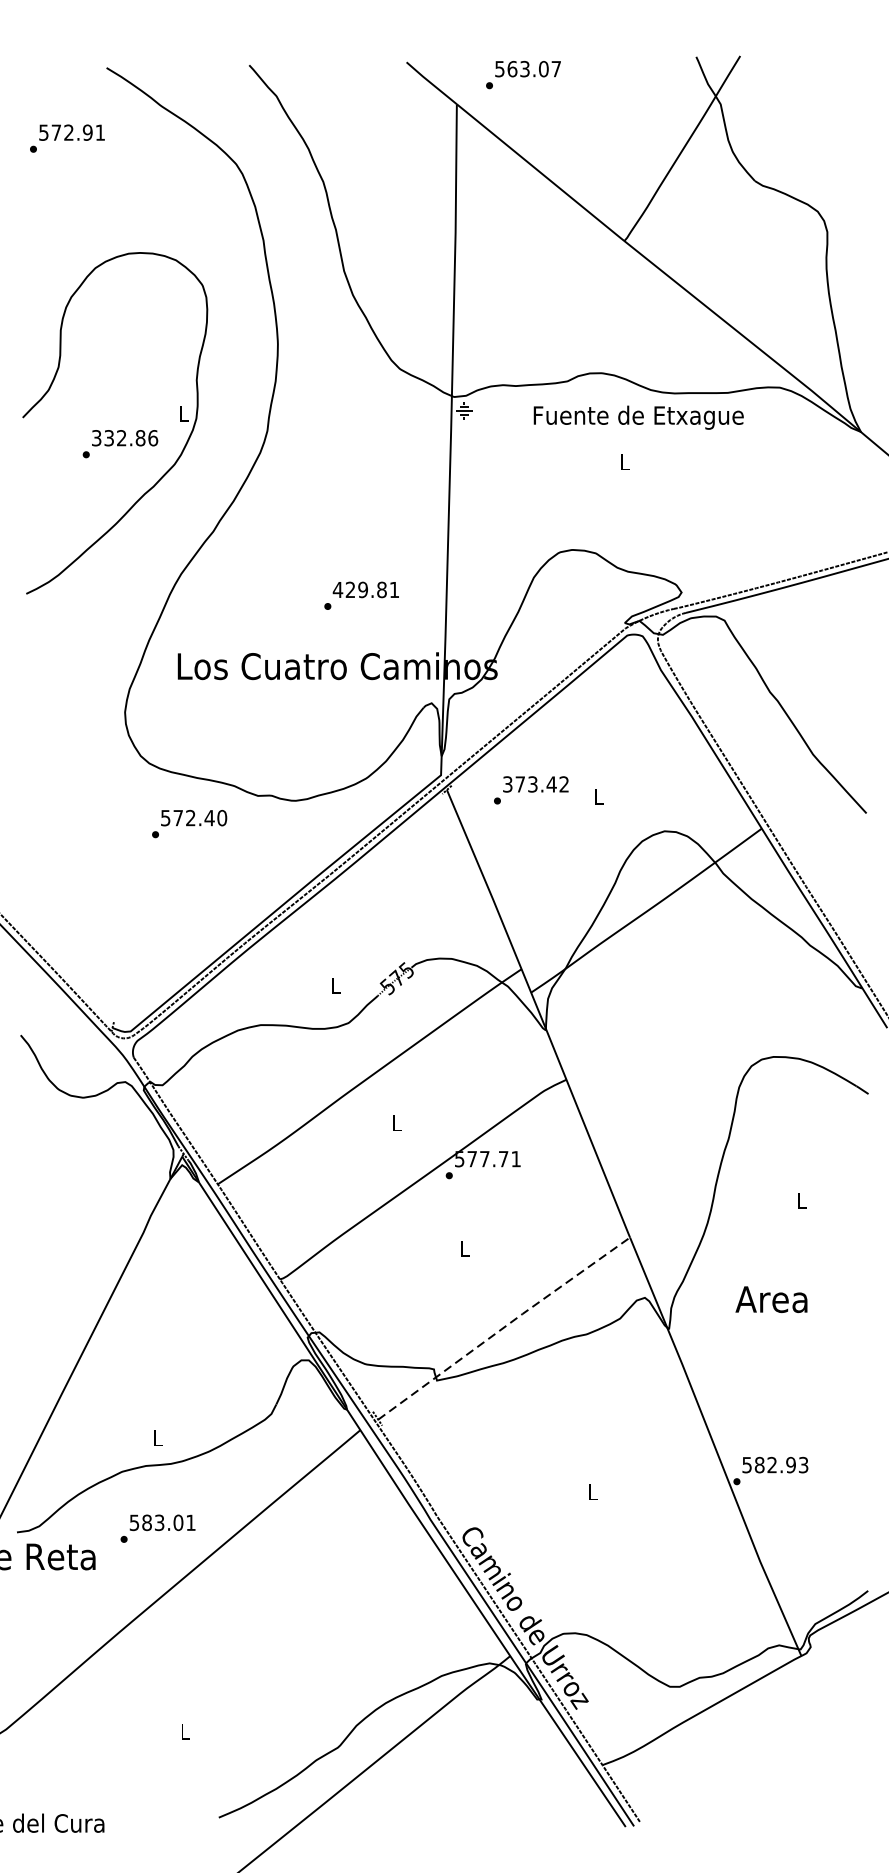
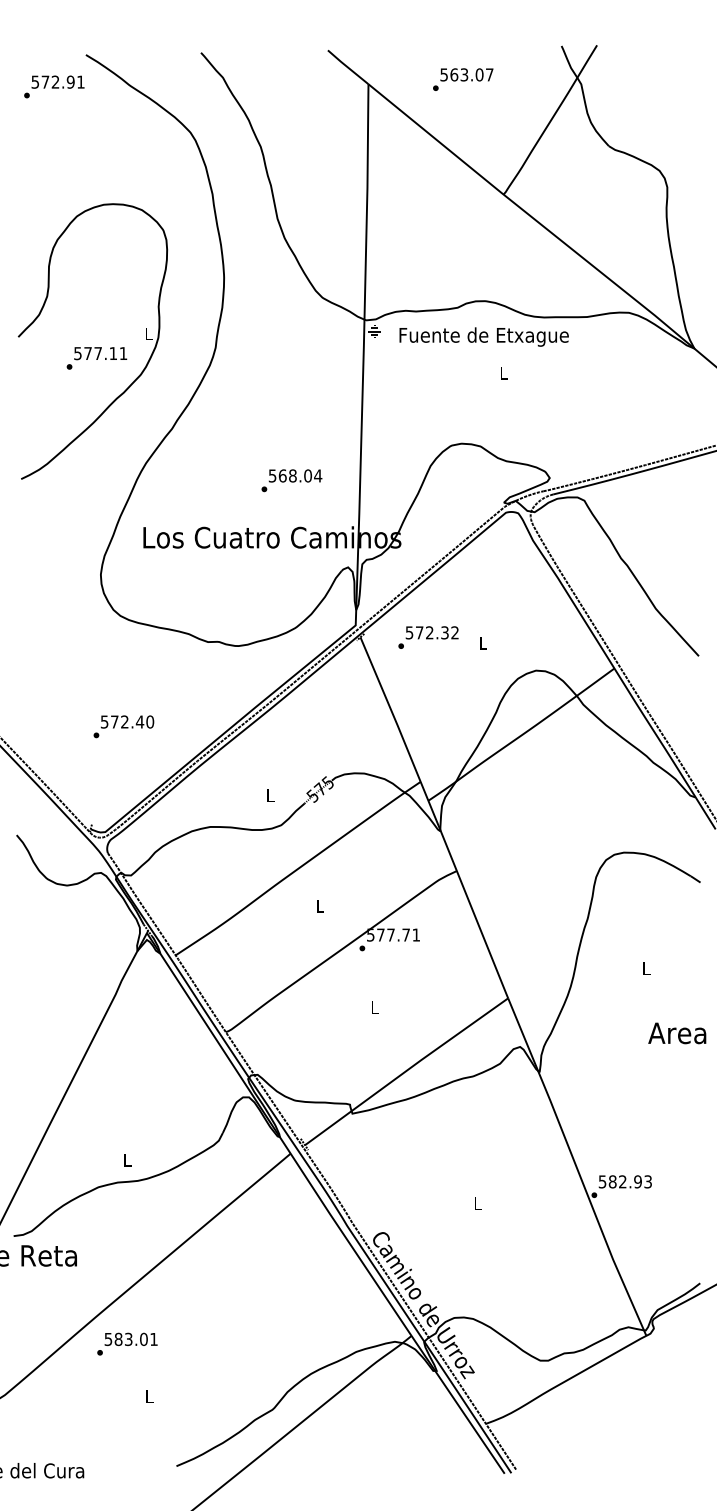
text: (523, 74) -> (463, 79), moved
text: (67, 138) -> (54, 86), moved
text: (637, 417) -> (483, 336), moved
text: (124, 438) -> (100, 353), 332.86 -> 577.11
text: (366, 589) -> (295, 475), 429.81 -> 568.04
text: (530, 784) -> (427, 632), 373.42 -> 572.32
text: (189, 823) -> (123, 726), moved
text: (771, 1299) -> (677, 1033), moved
line: (505, 1327) -> (407, 1070), dashed -> solid
text: (158, 1527) -> (127, 1343), moved

